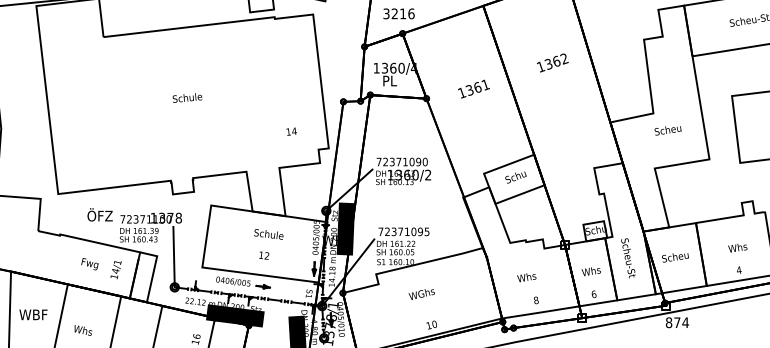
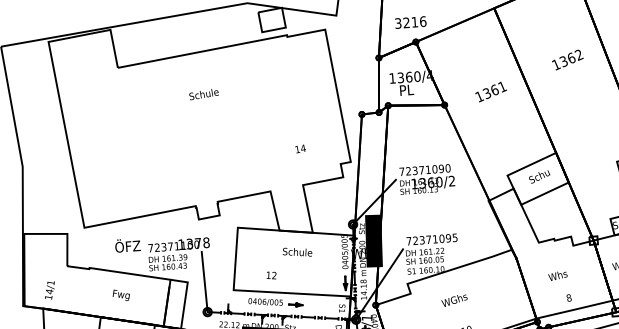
text: (187, 97) -> (204, 93), moved
text: (291, 131) -> (300, 148), moved
text: (264, 255) -> (271, 275), moved
text: (115, 270) -> (49, 291), moved

